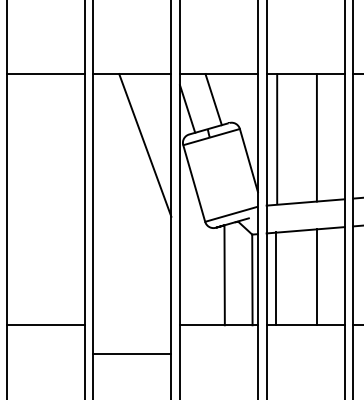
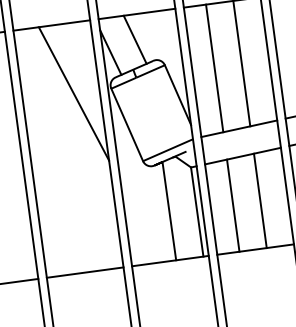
line: (277, 138) -> (214, 67), moved
line: (276, 278) -> (233, 205), moved
line: (132, 354) -> (85, 272), moved

